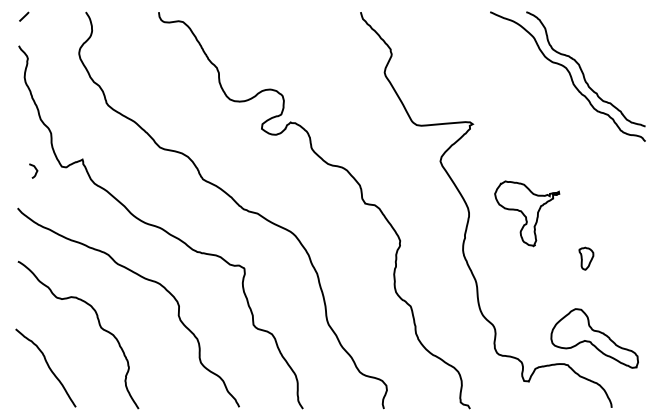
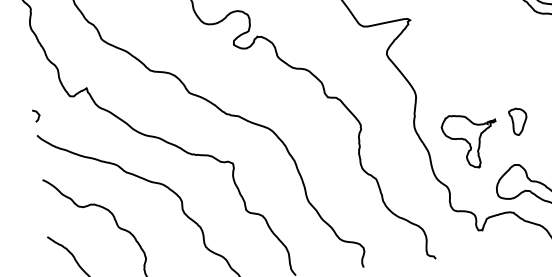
curve: (34, 168) -> (36, 113), moved
part: (527, 213) -> (470, 140), moved
part: (586, 258) -> (518, 121), size x1.43

